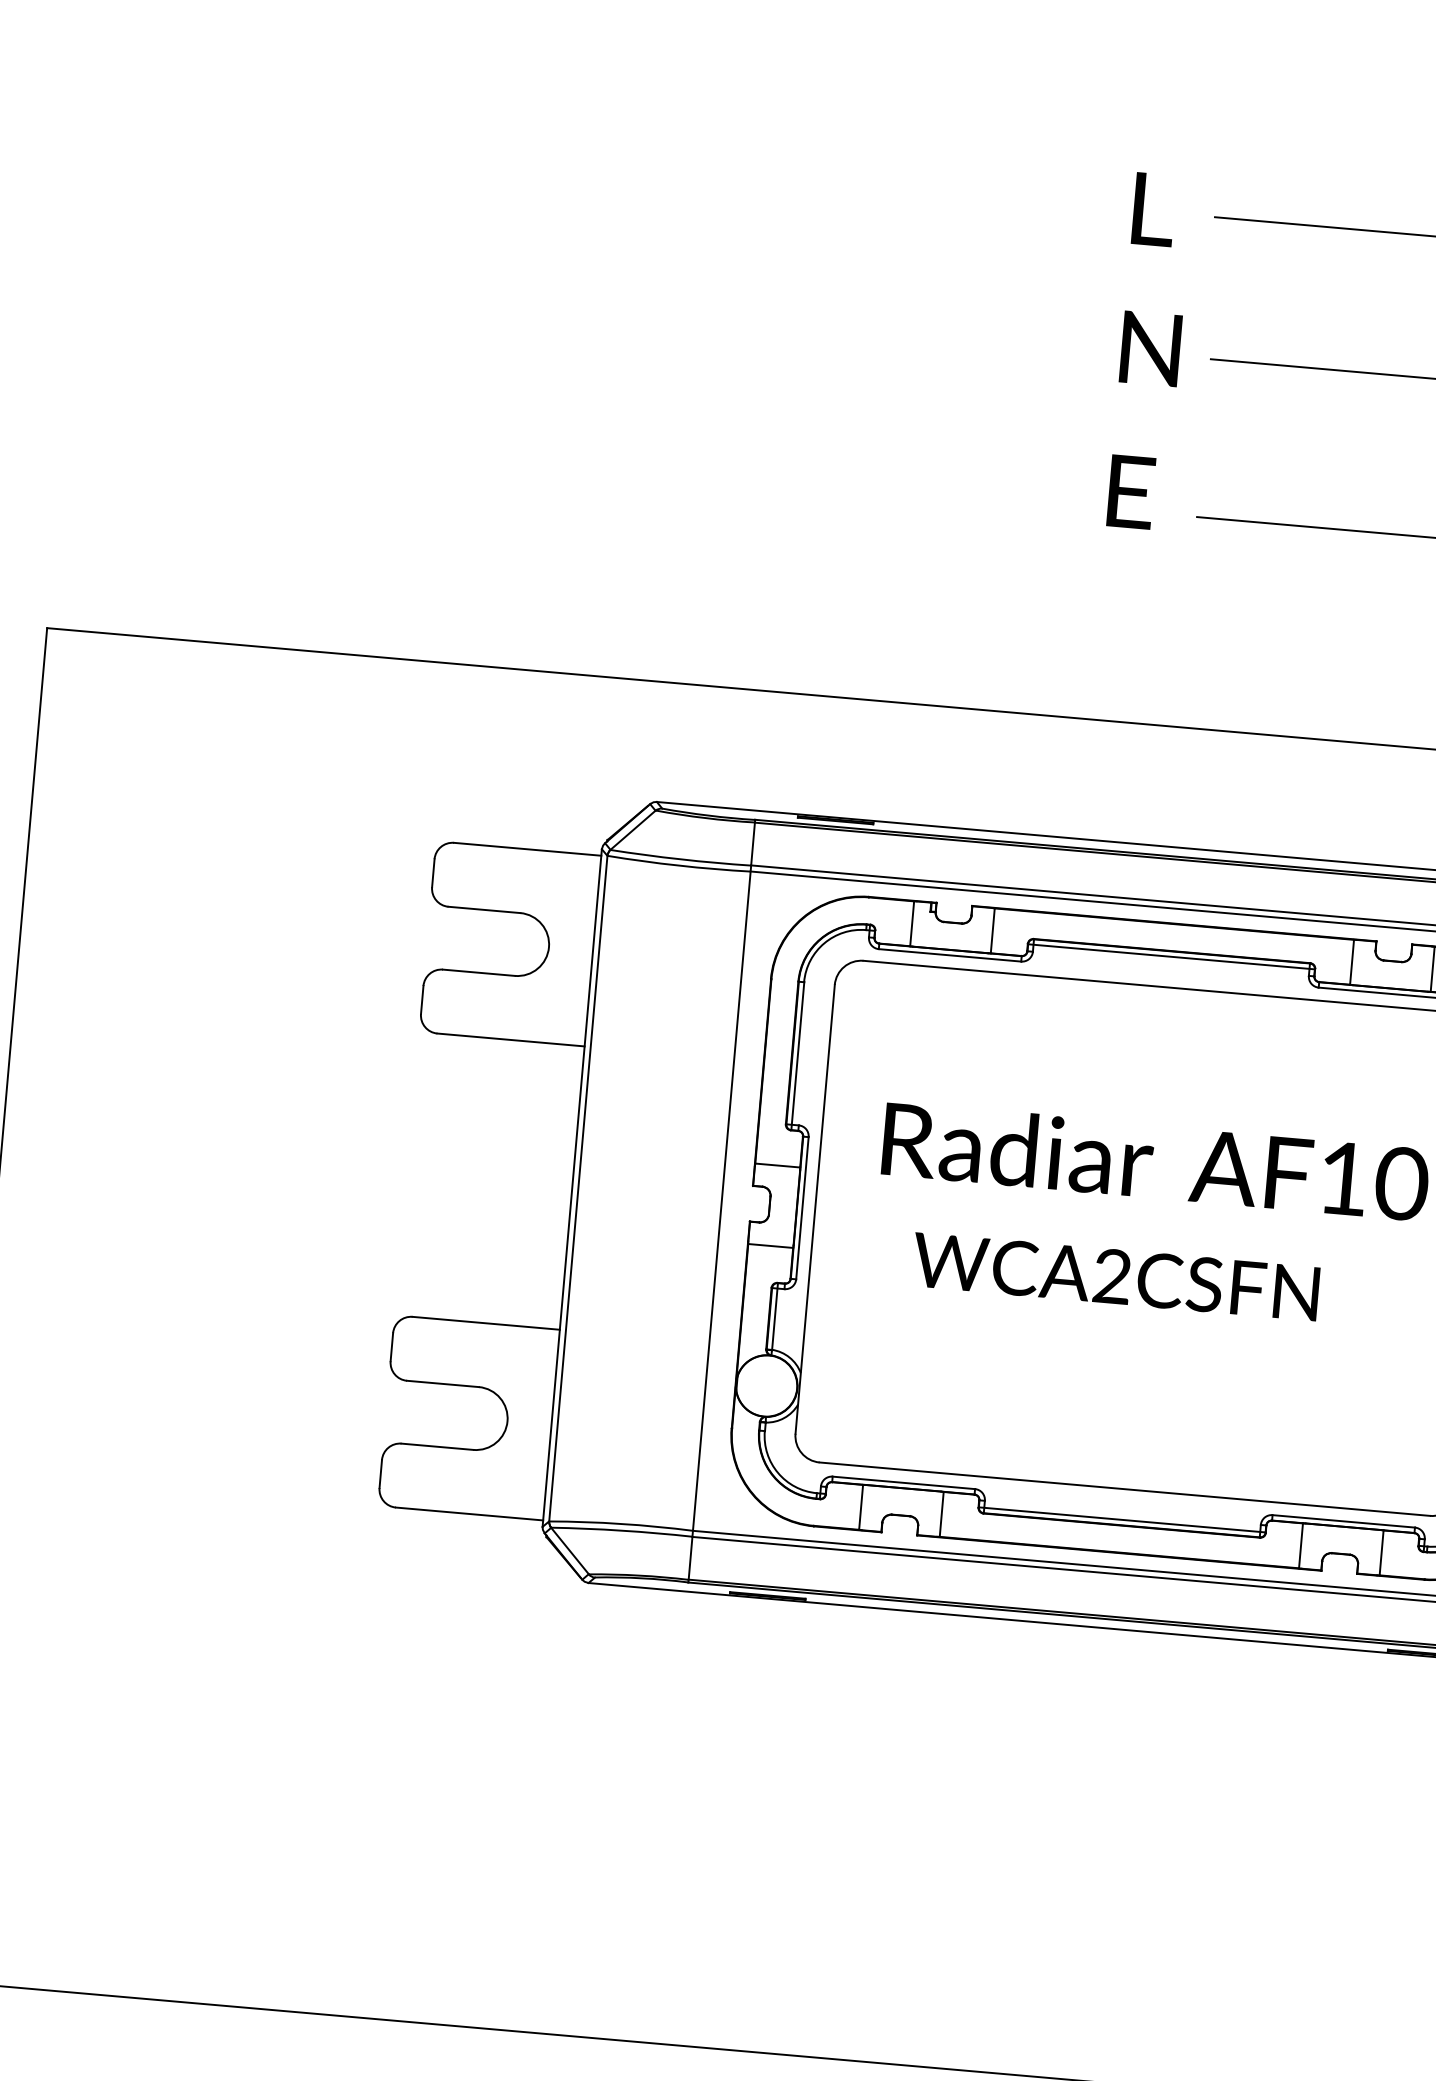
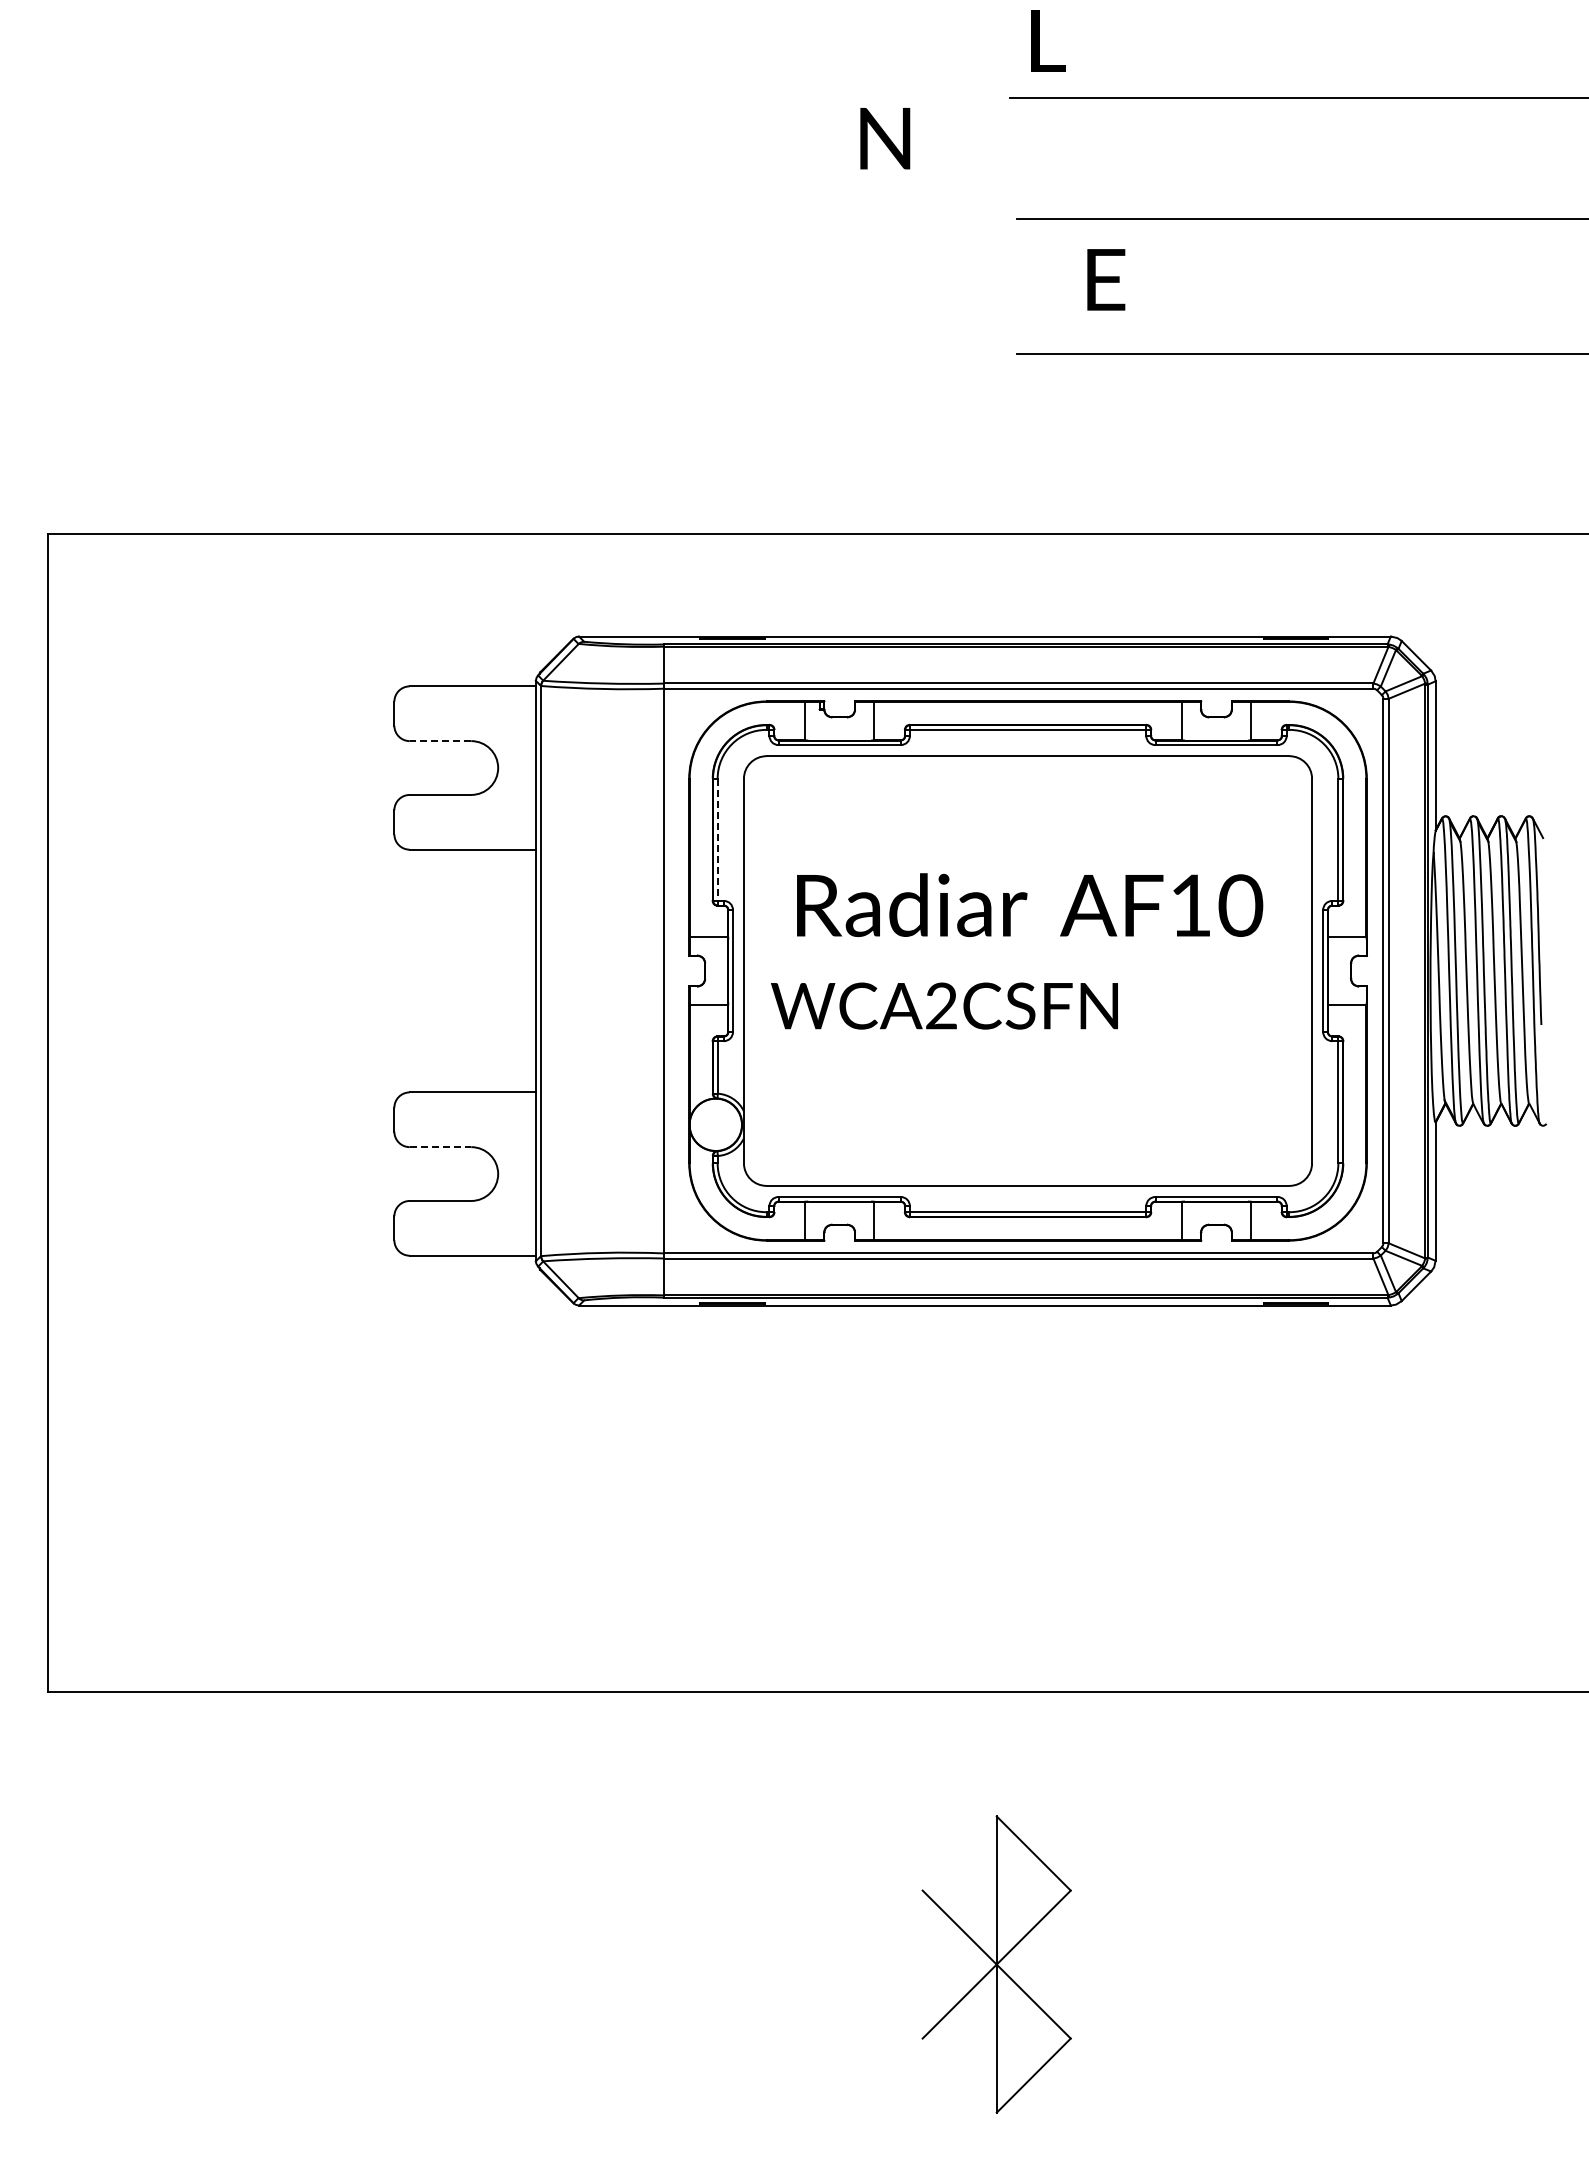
text: (1153, 209) -> (1048, 40), moved
text: (1151, 348) -> (885, 138), moved
text: (1131, 491) -> (1106, 279), moved
line: (484, 910) -> (440, 741), solid -> dashed
line: (797, 1056) -> (717, 842), solid -> dashed
text: (1115, 1276) -> (944, 1005), moved
line: (442, 1384) -> (440, 1147), solid -> dashed

